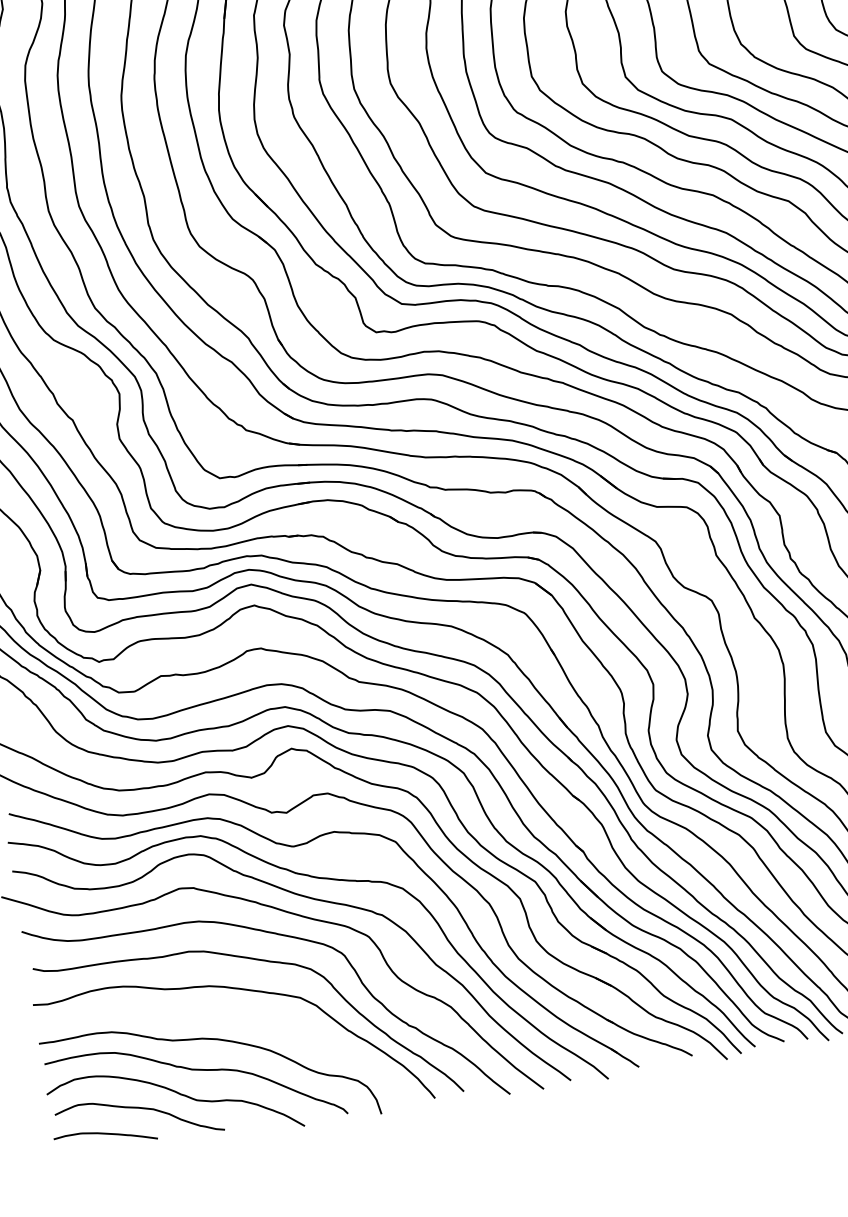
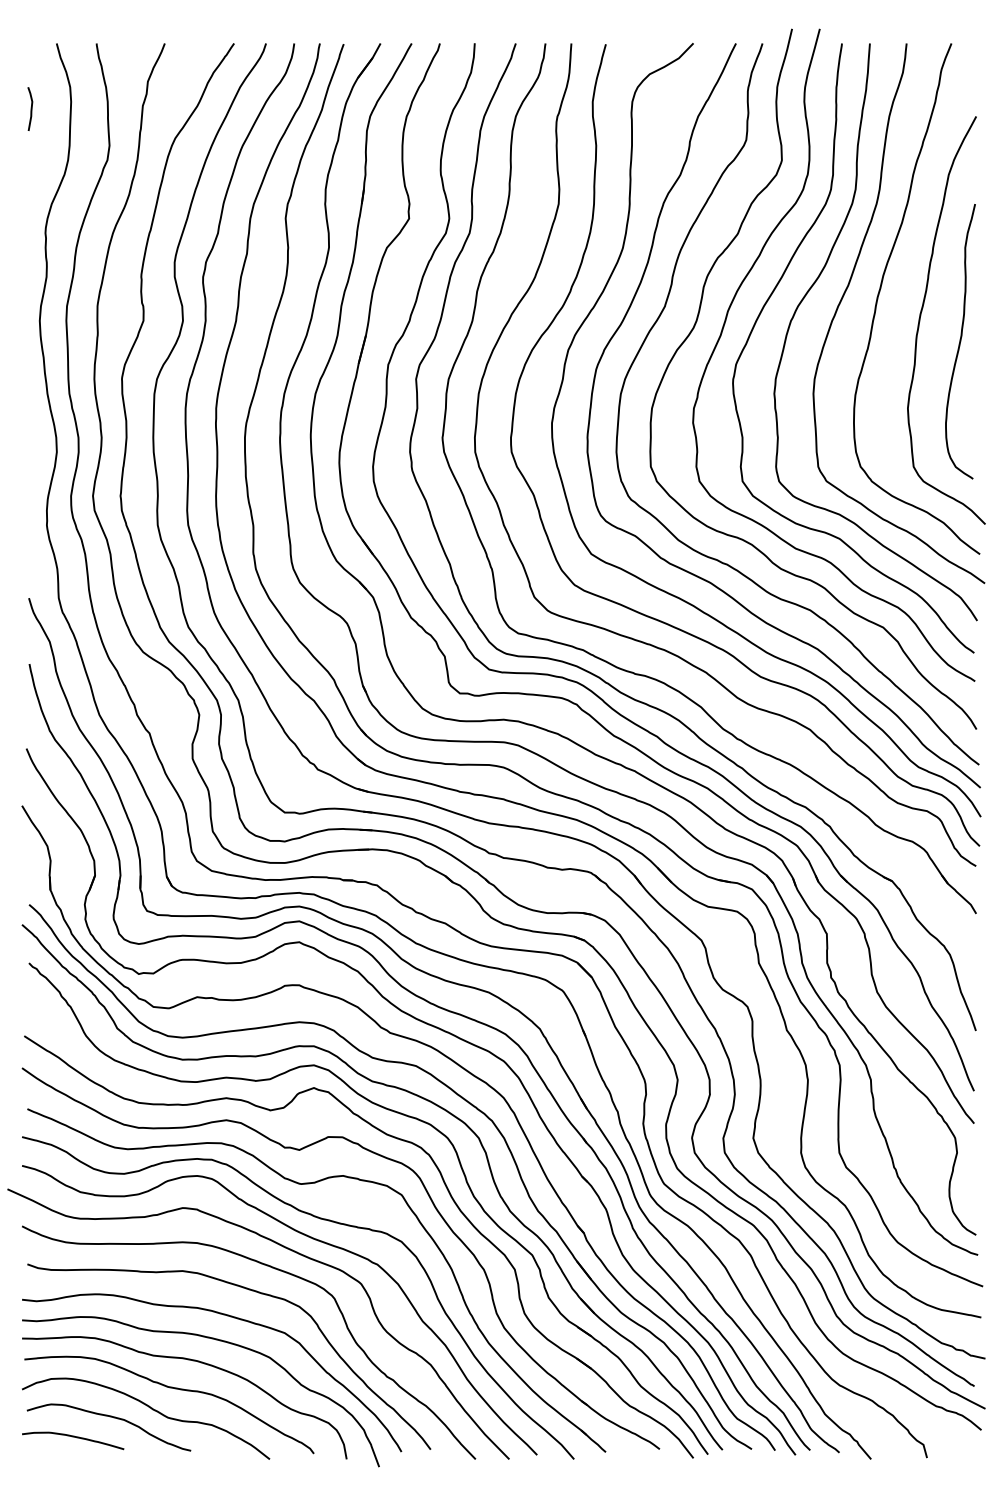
curve: (228, 1015) -> (211, 1339), added

